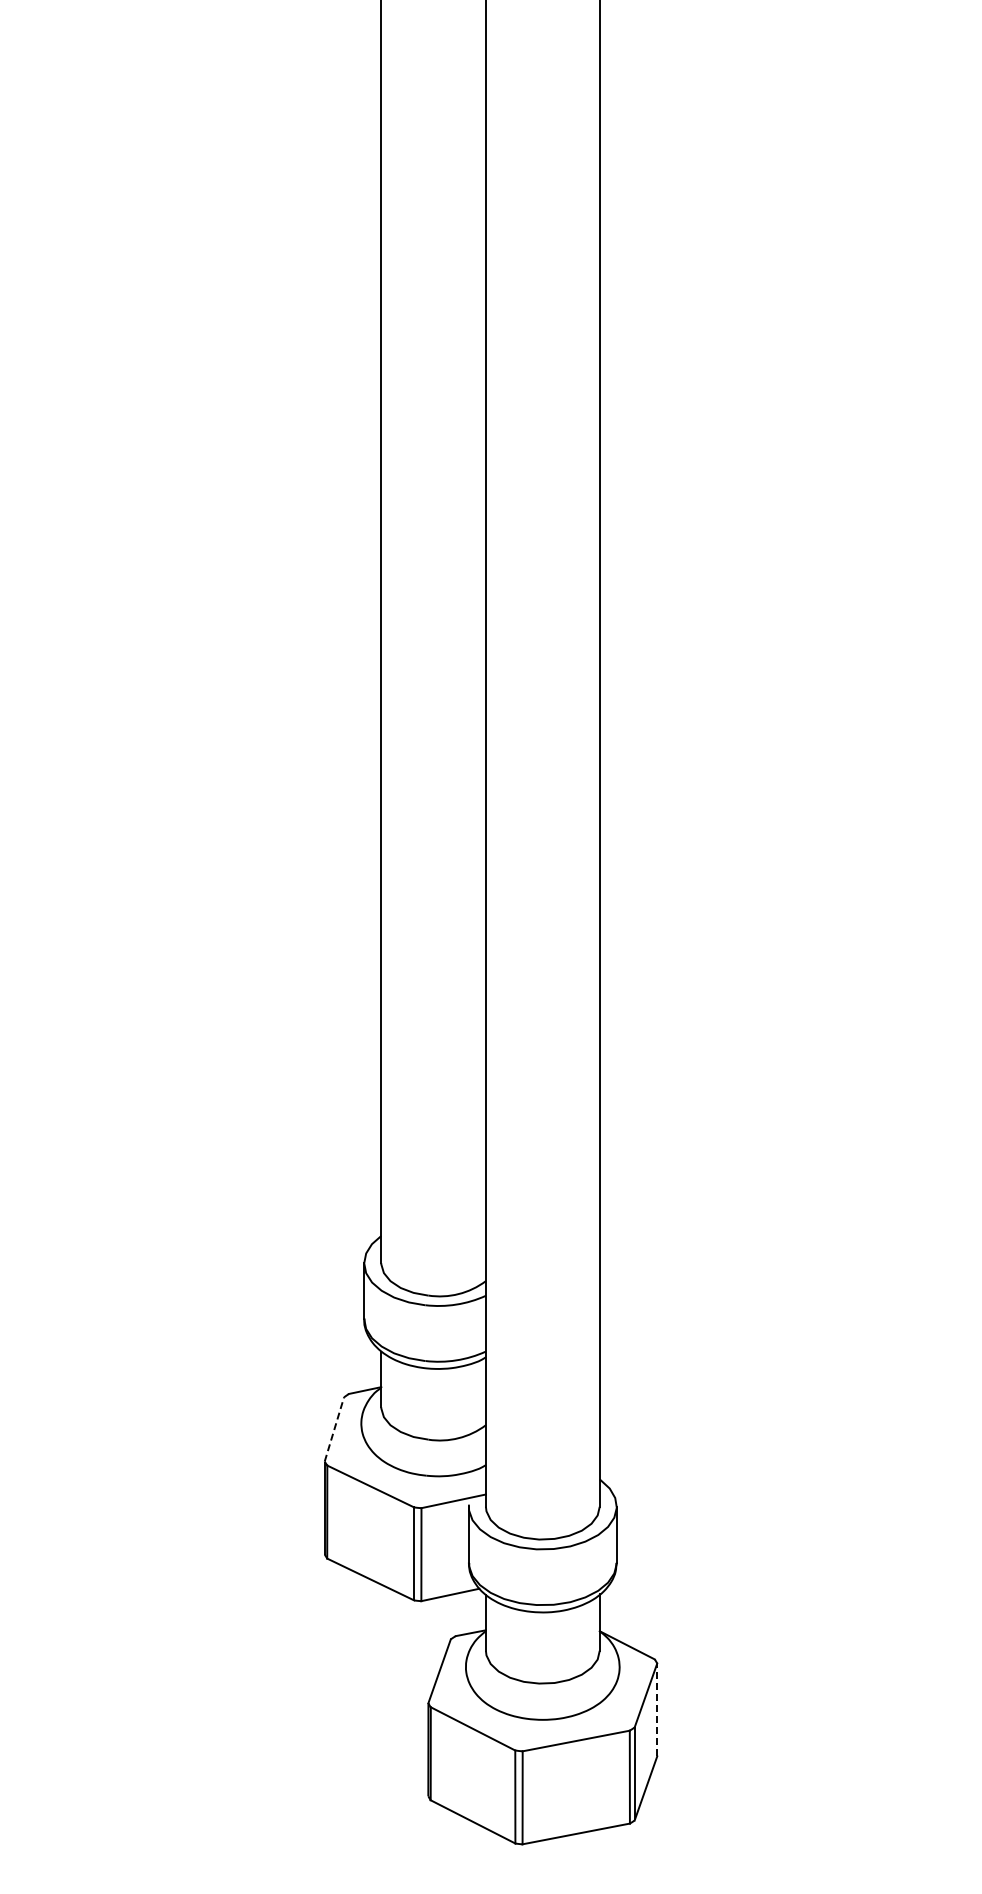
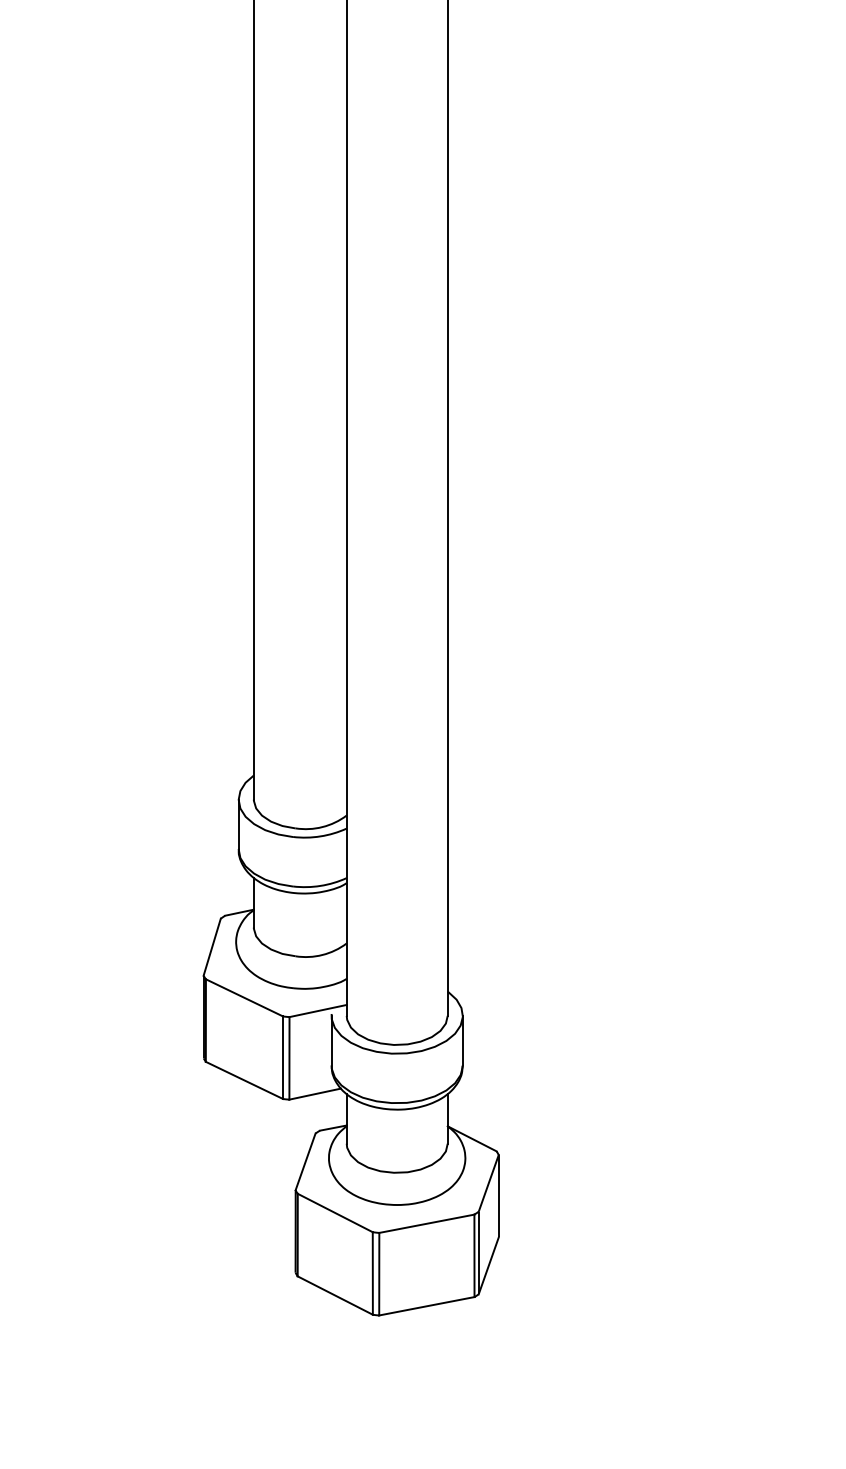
line: (334, 1429) -> (212, 947), dashed -> solid
line: (657, 1709) -> (498, 1195), dashed -> solid

